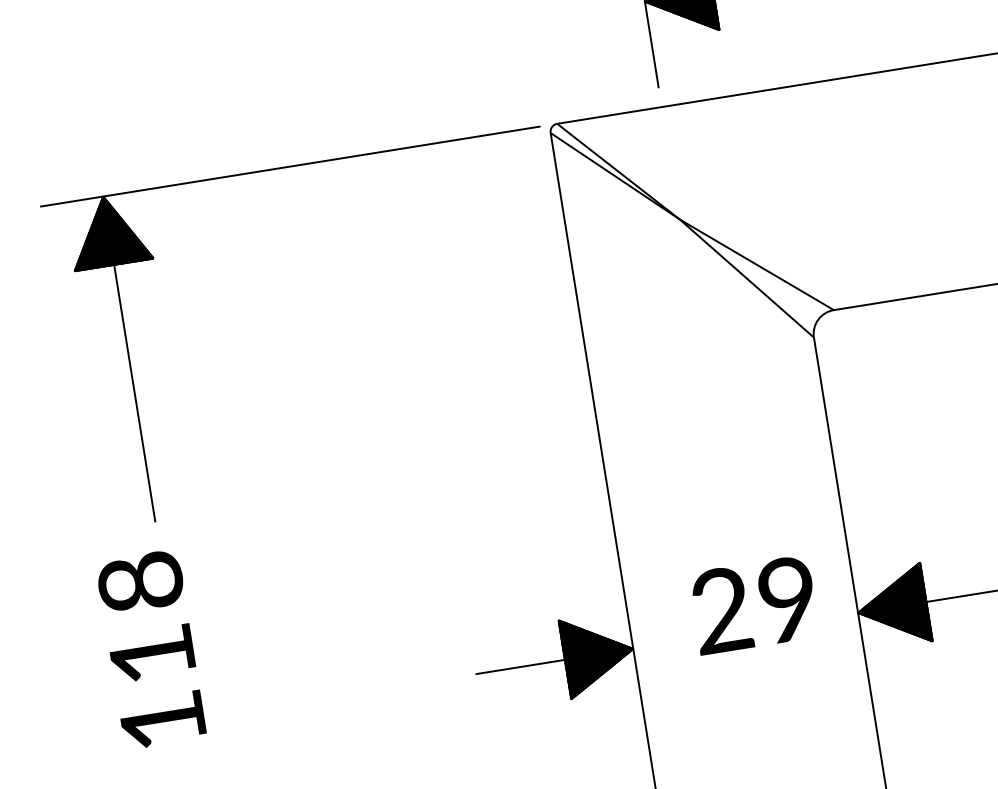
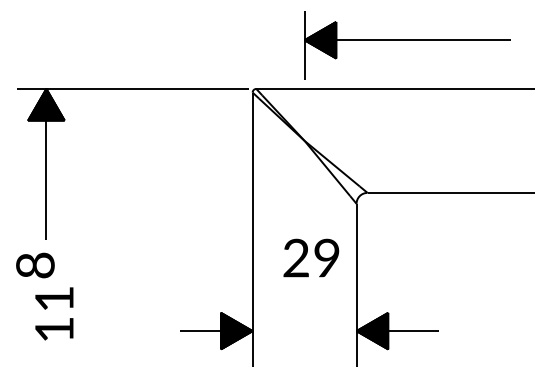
text: (754, 603) -> (311, 257), moved
text: (157, 686) -> (54, 313), moved

